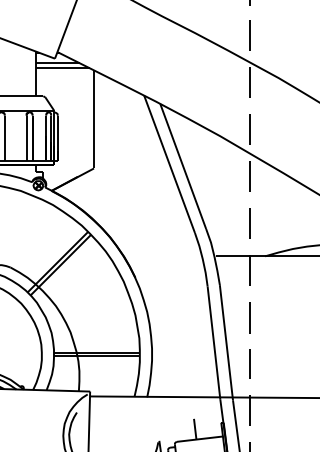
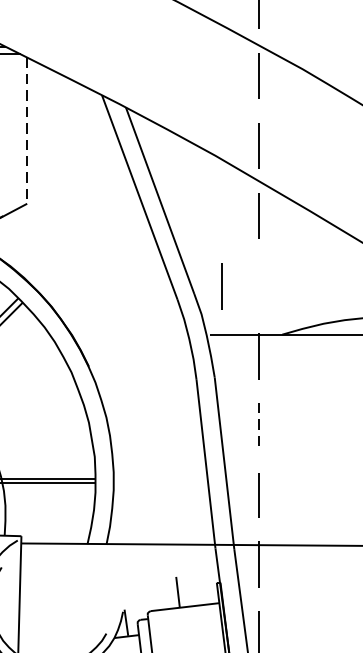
line: (94, 119) -> (27, 130), solid -> dashed
line: (249, 223) -> (221, 285), moved
line: (249, 317) -> (258, 425), solid -> dashed

